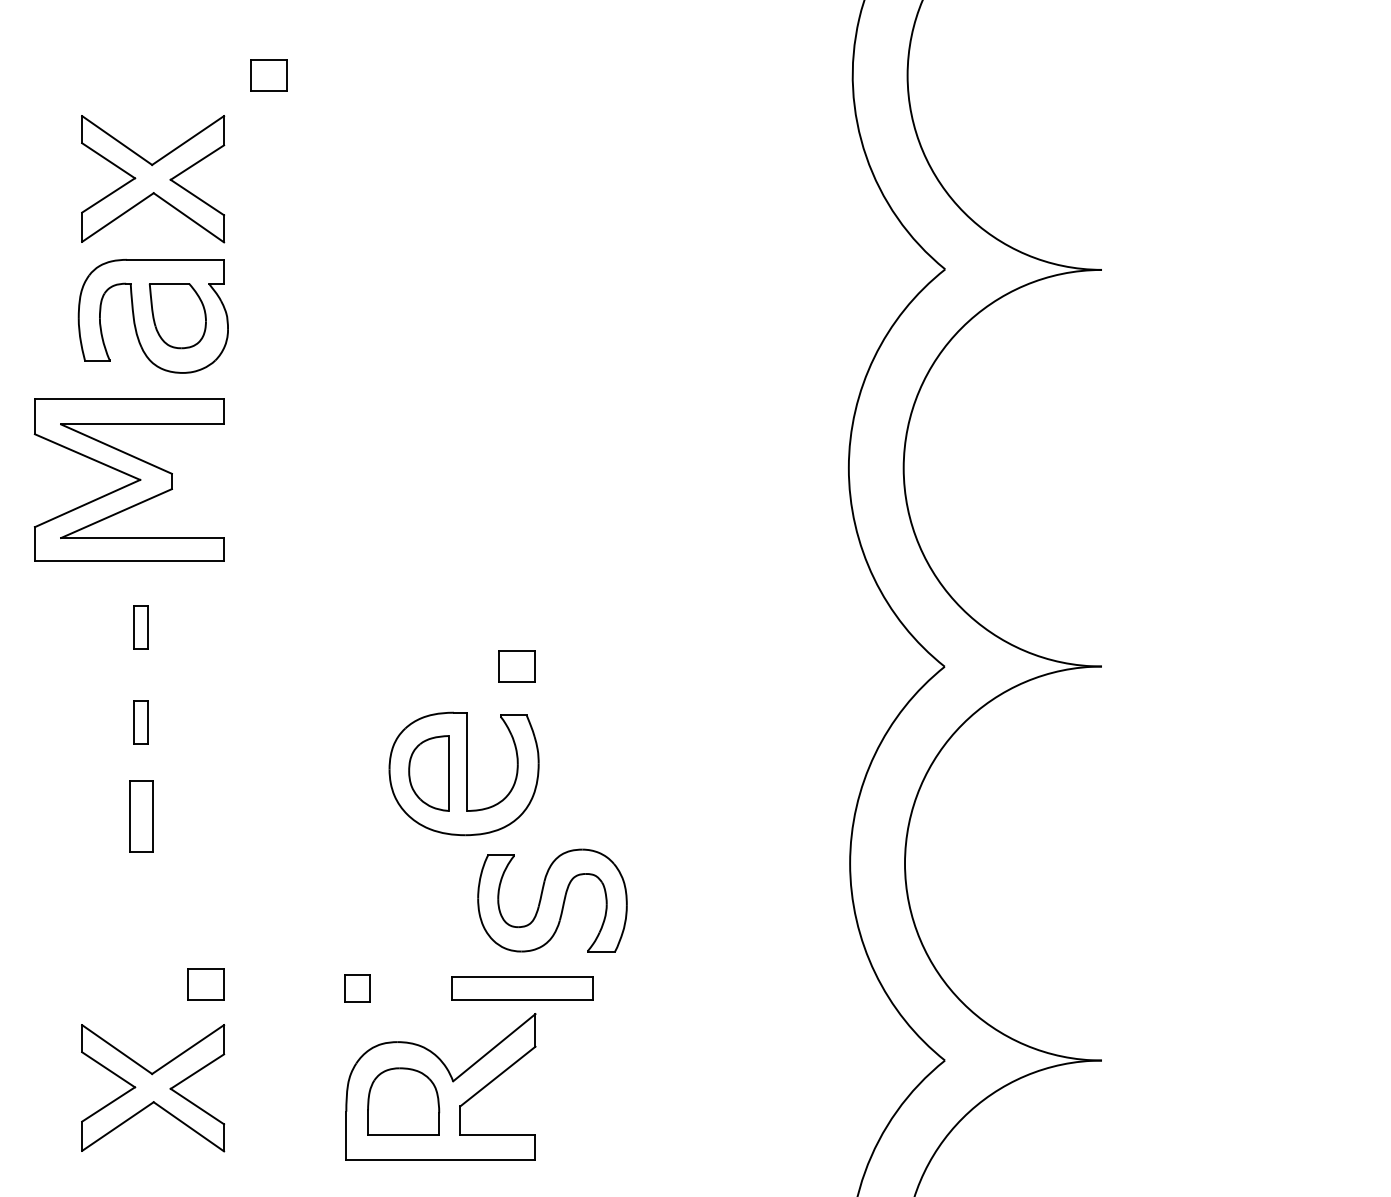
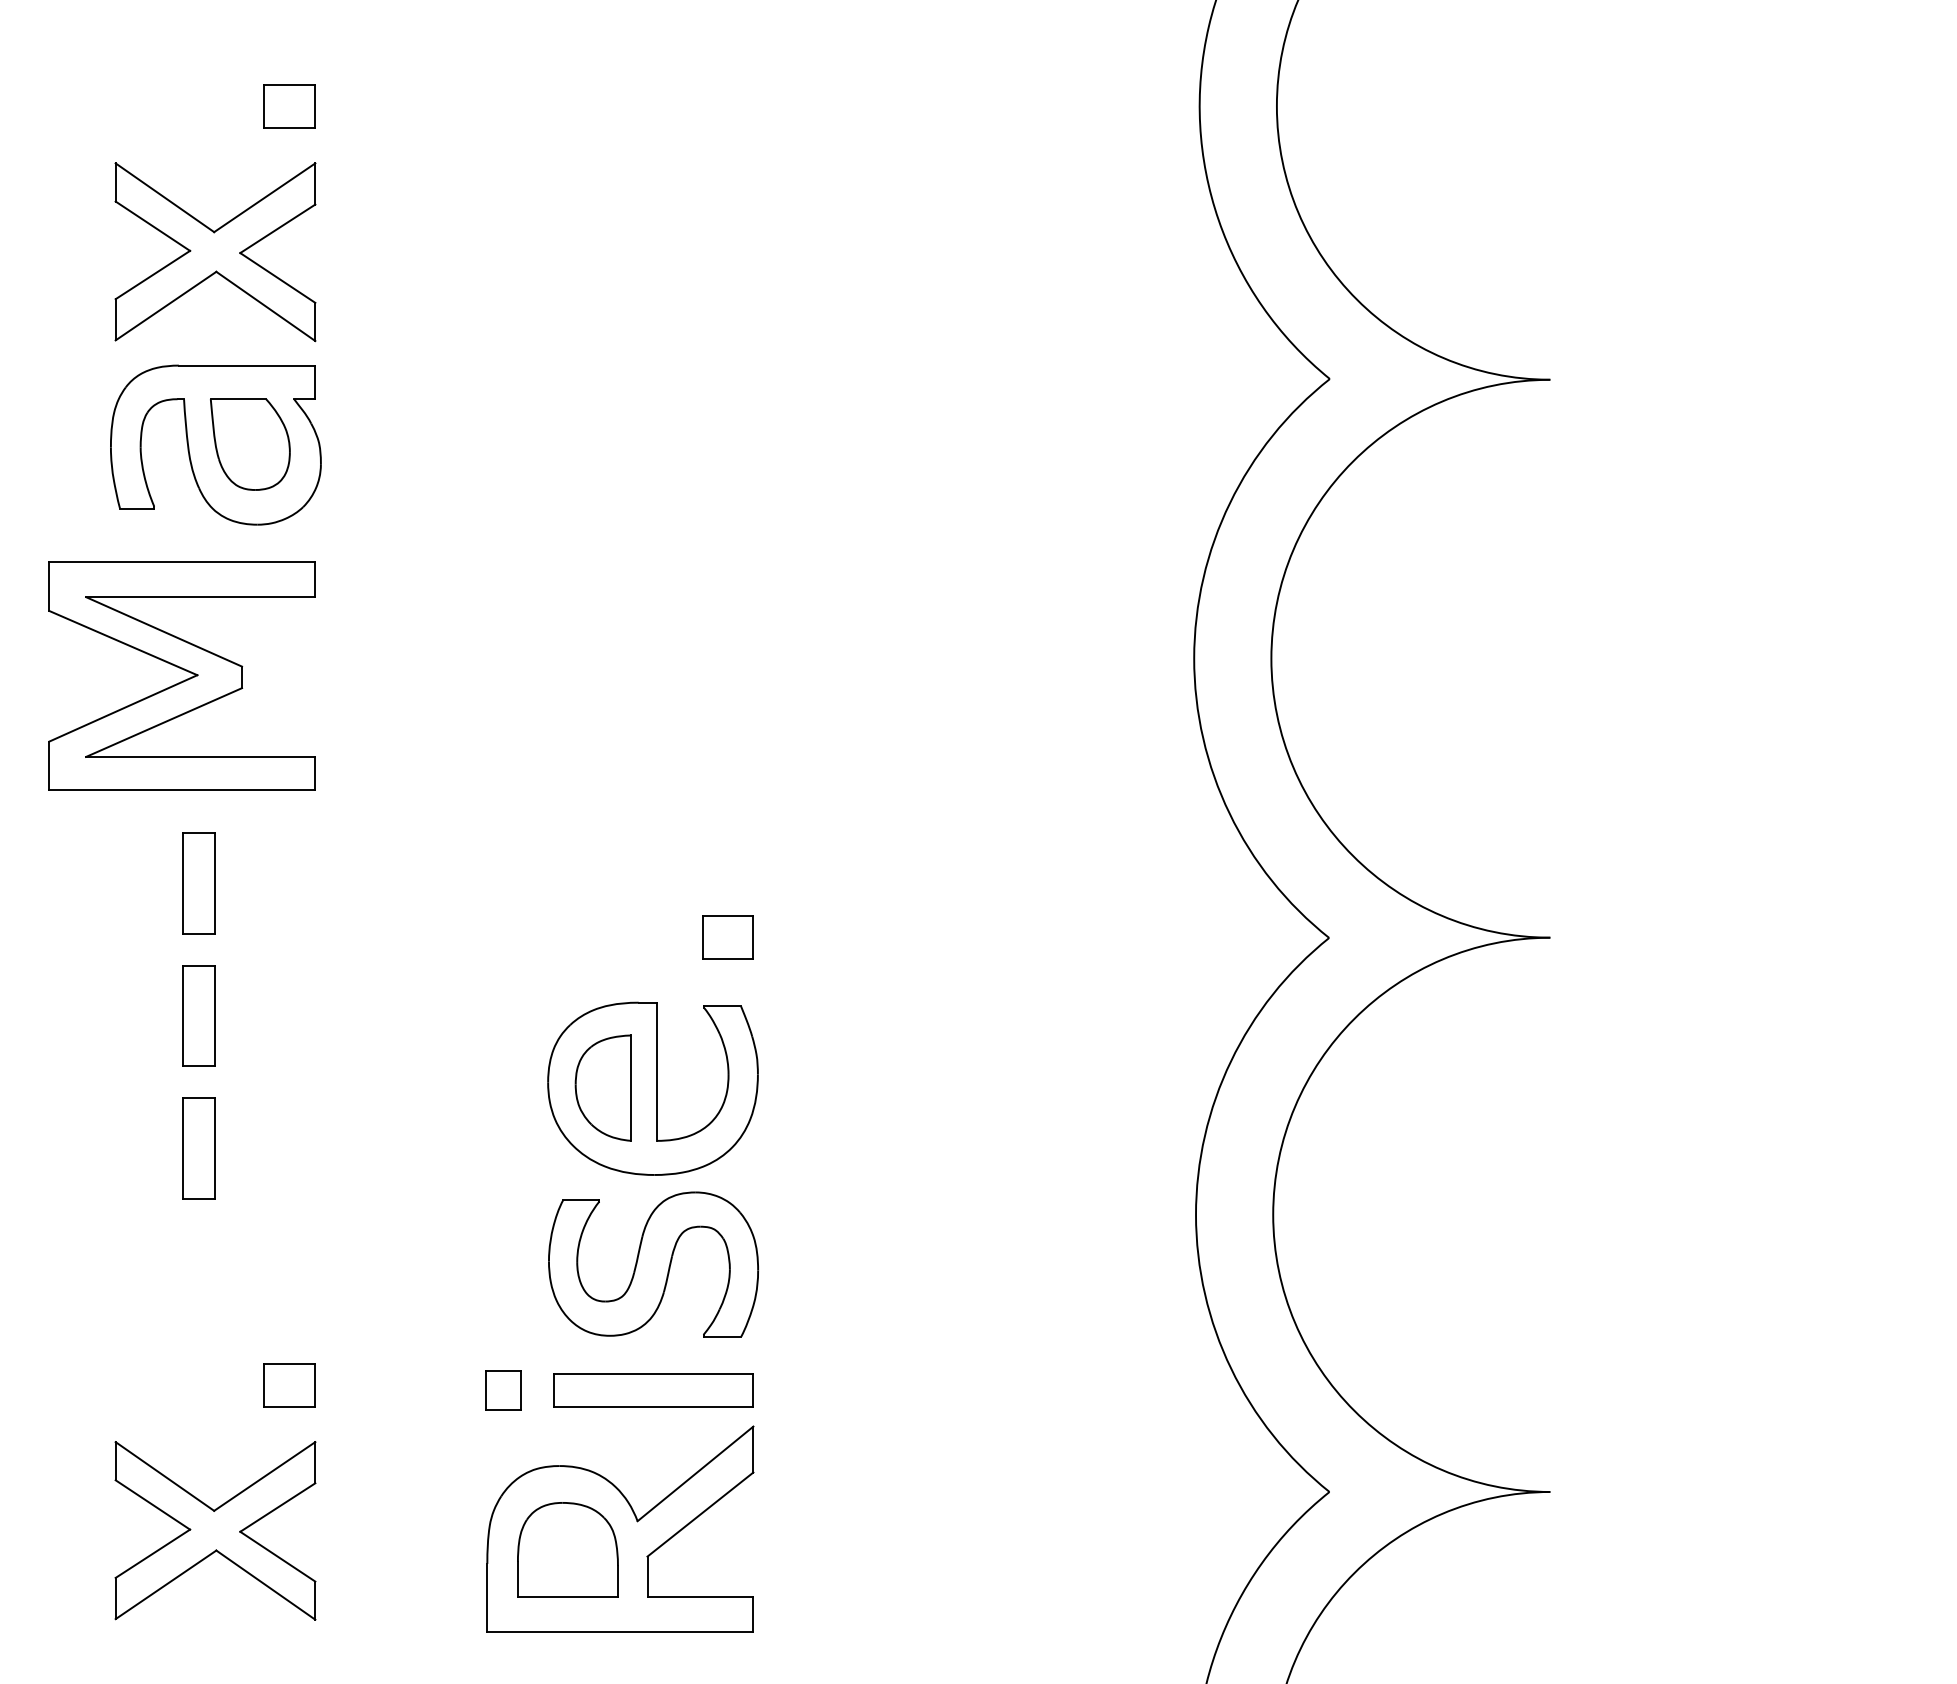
part: (268, 75) -> (289, 106), moved
part: (141, 627) -> (199, 882), size x1.67
part: (141, 721) -> (199, 1015), size x1.67
part: (552, 900) -> (653, 1264), moved
part: (522, 988) -> (653, 1390), moved

